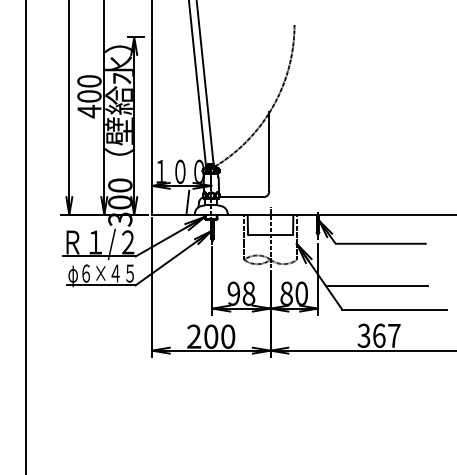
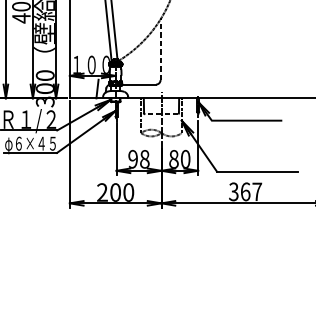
line: (269, 151) -> (160, 49), solid -> dashed
line: (270, 235) -> (161, 114), solid -> dashed
line: (376, 285) -> (243, 152), removed

